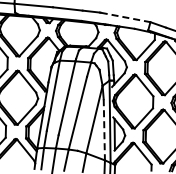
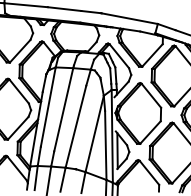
line: (126, 17) -> (130, 18), dashed -> solid
line: (104, 129) -> (105, 145), dashed -> solid

